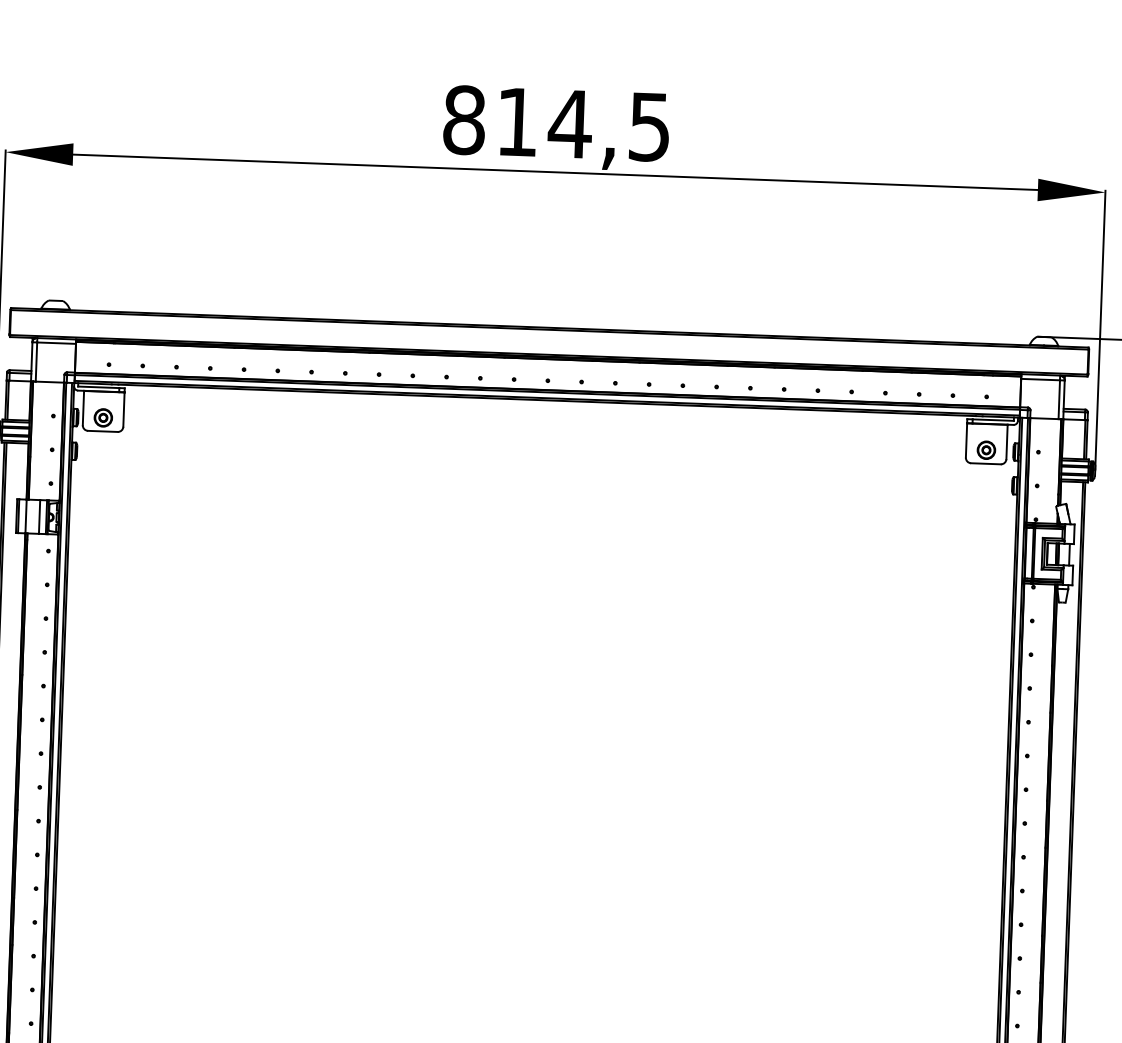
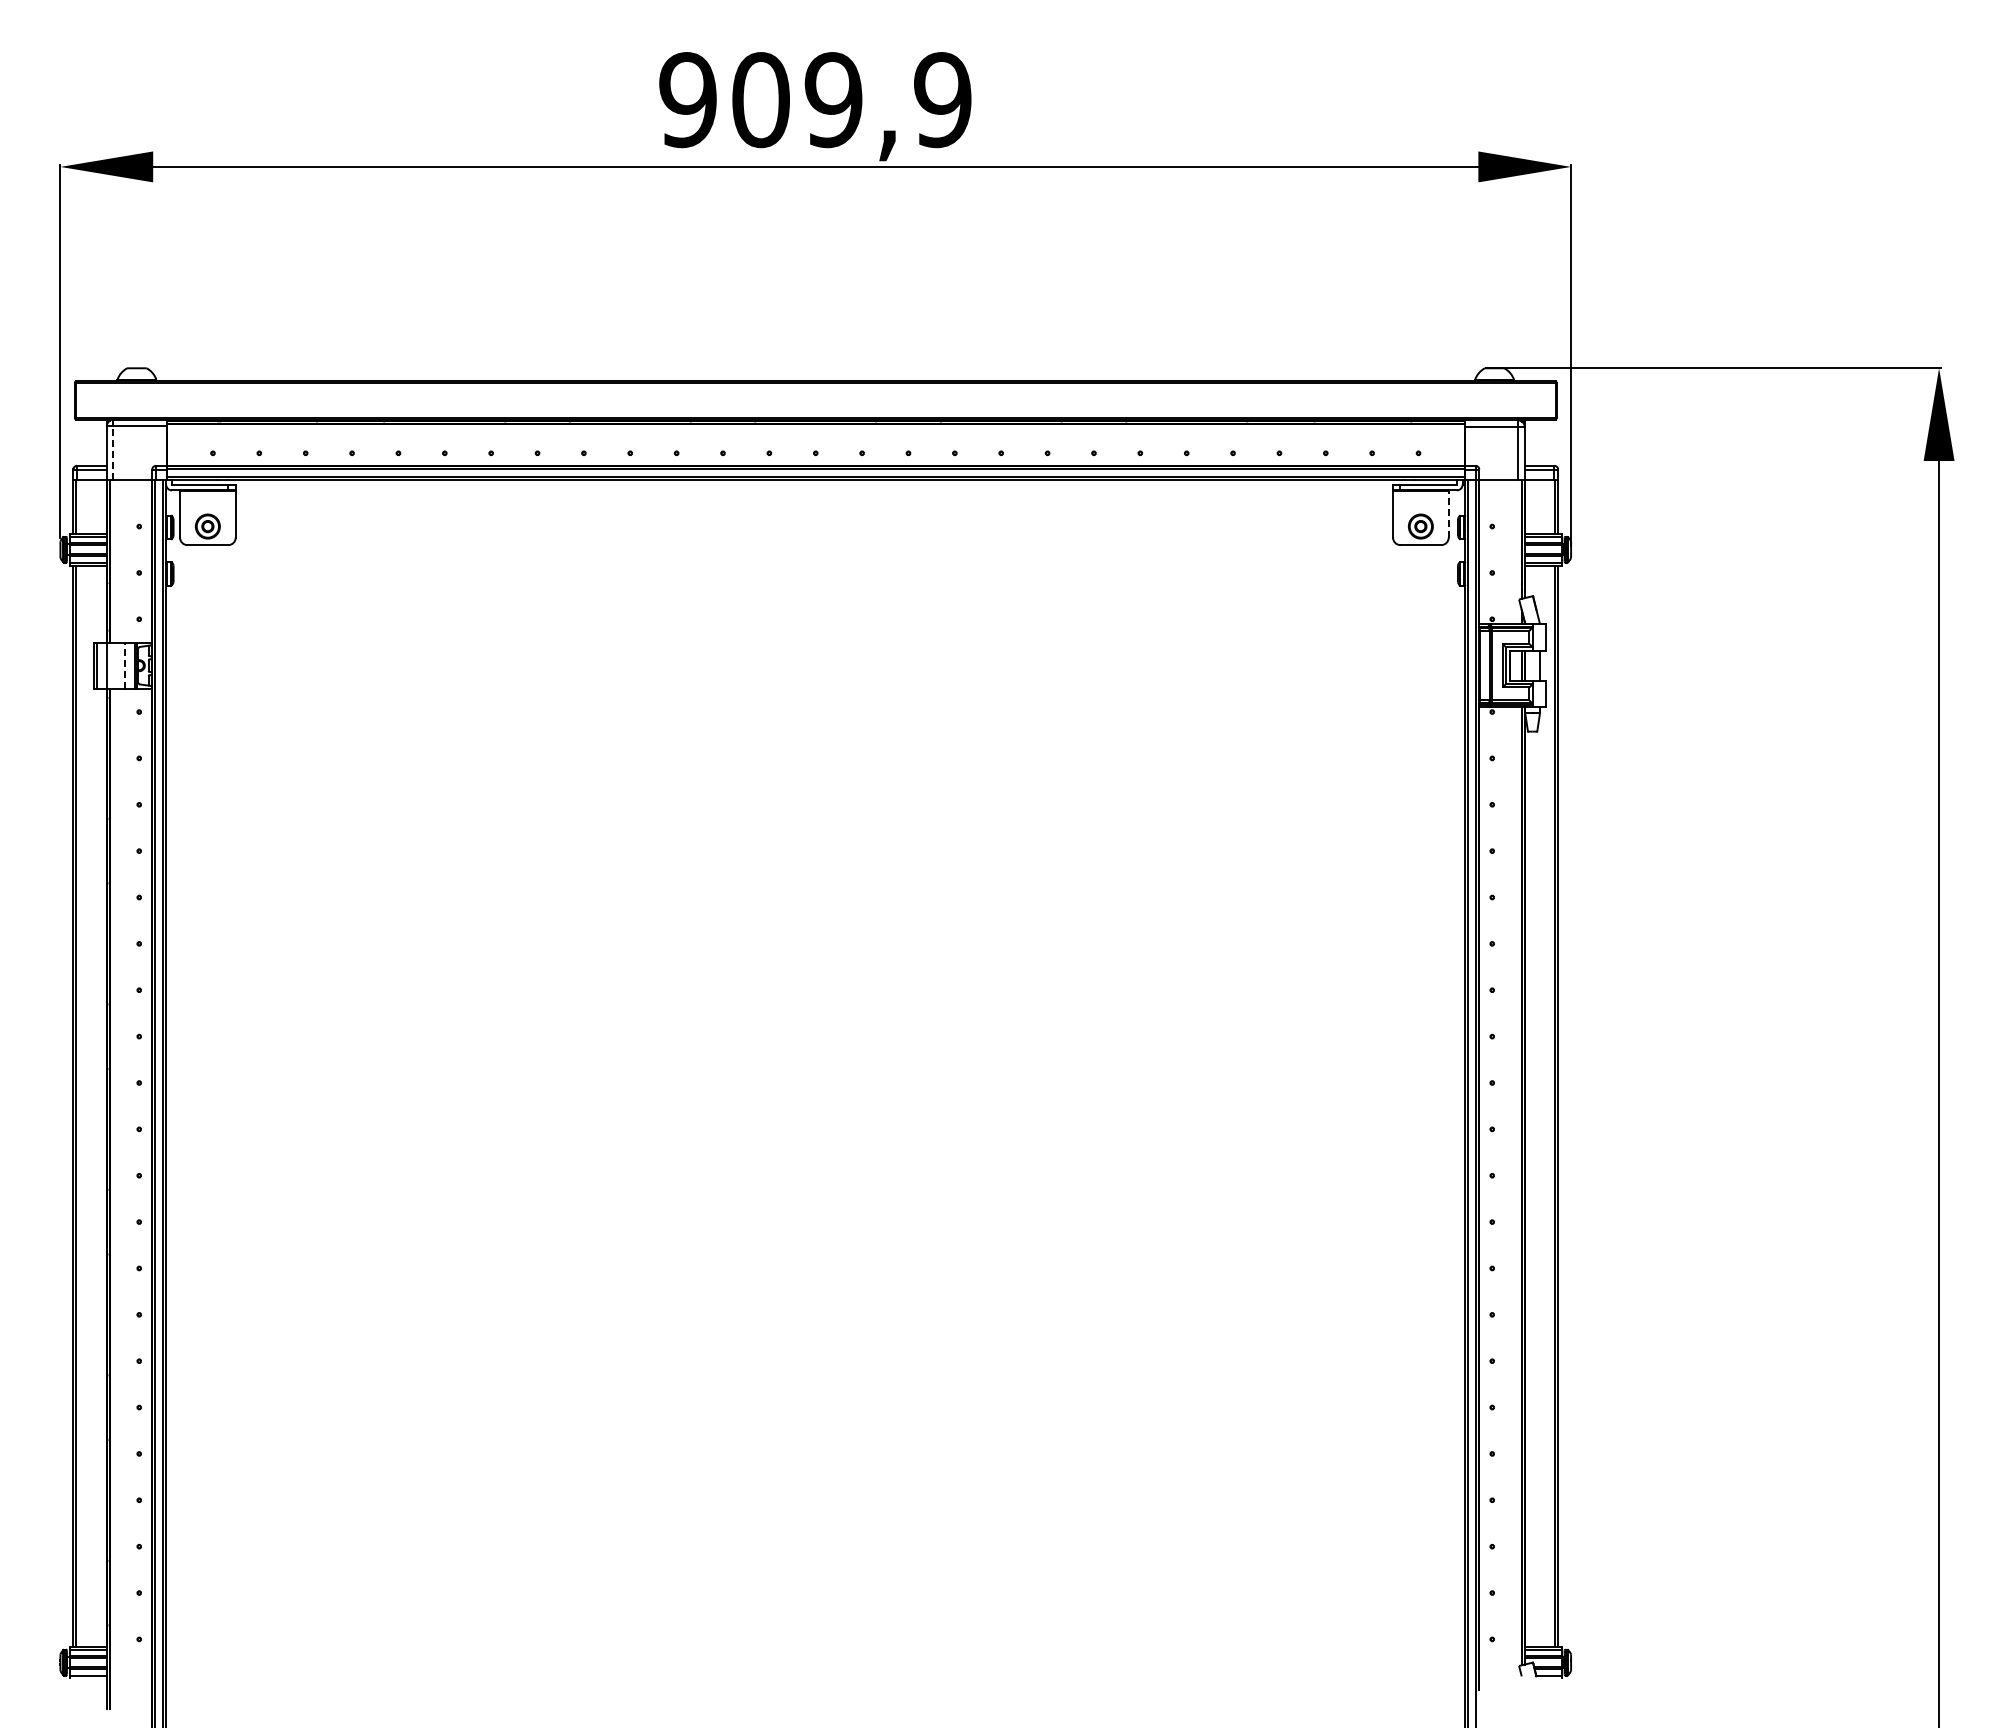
text: (557, 123) -> (815, 100), 814,5 -> 909,9
line: (36, 362) -> (113, 453), solid -> dashed
line: (1006, 442) -> (1448, 514), solid -> dashed
line: (39, 516) -> (125, 665), solid -> dashed

